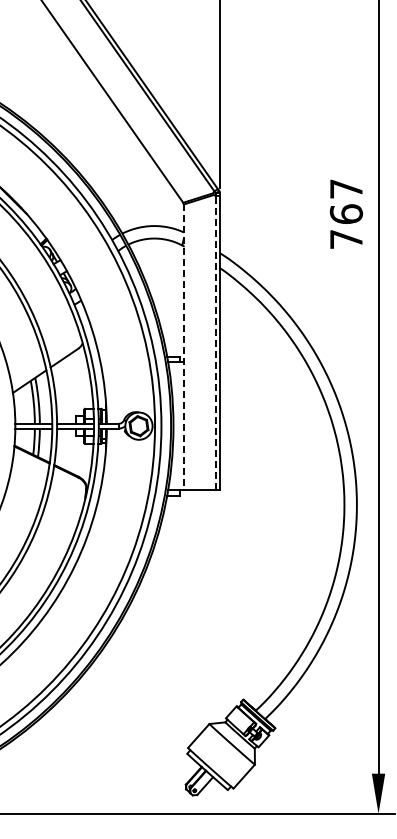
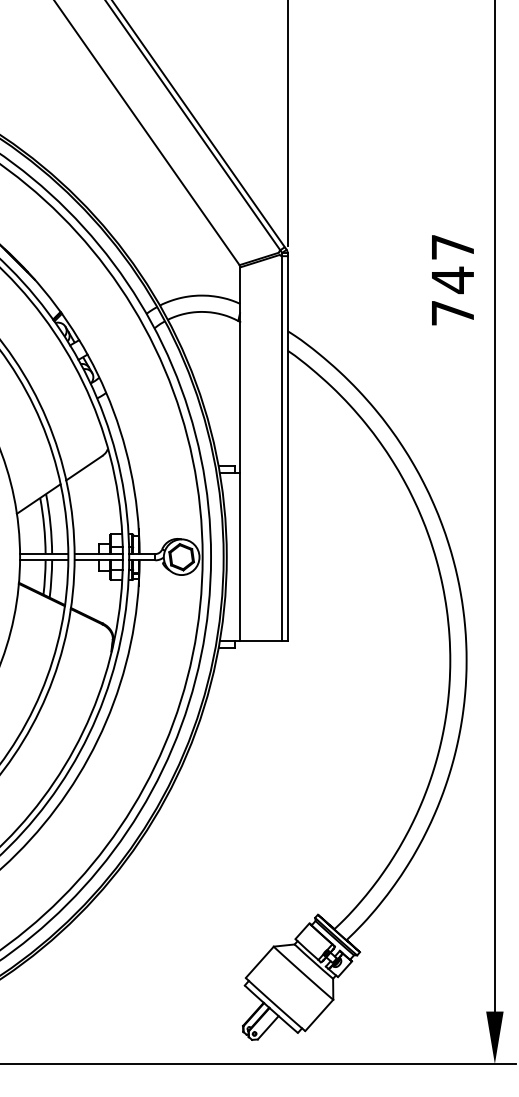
text: (345, 213) -> (451, 279), 767 -> 747
line: (215, 342) -> (281, 447), dashed -> solid
line: (183, 347) -> (239, 454), dashed -> solid

